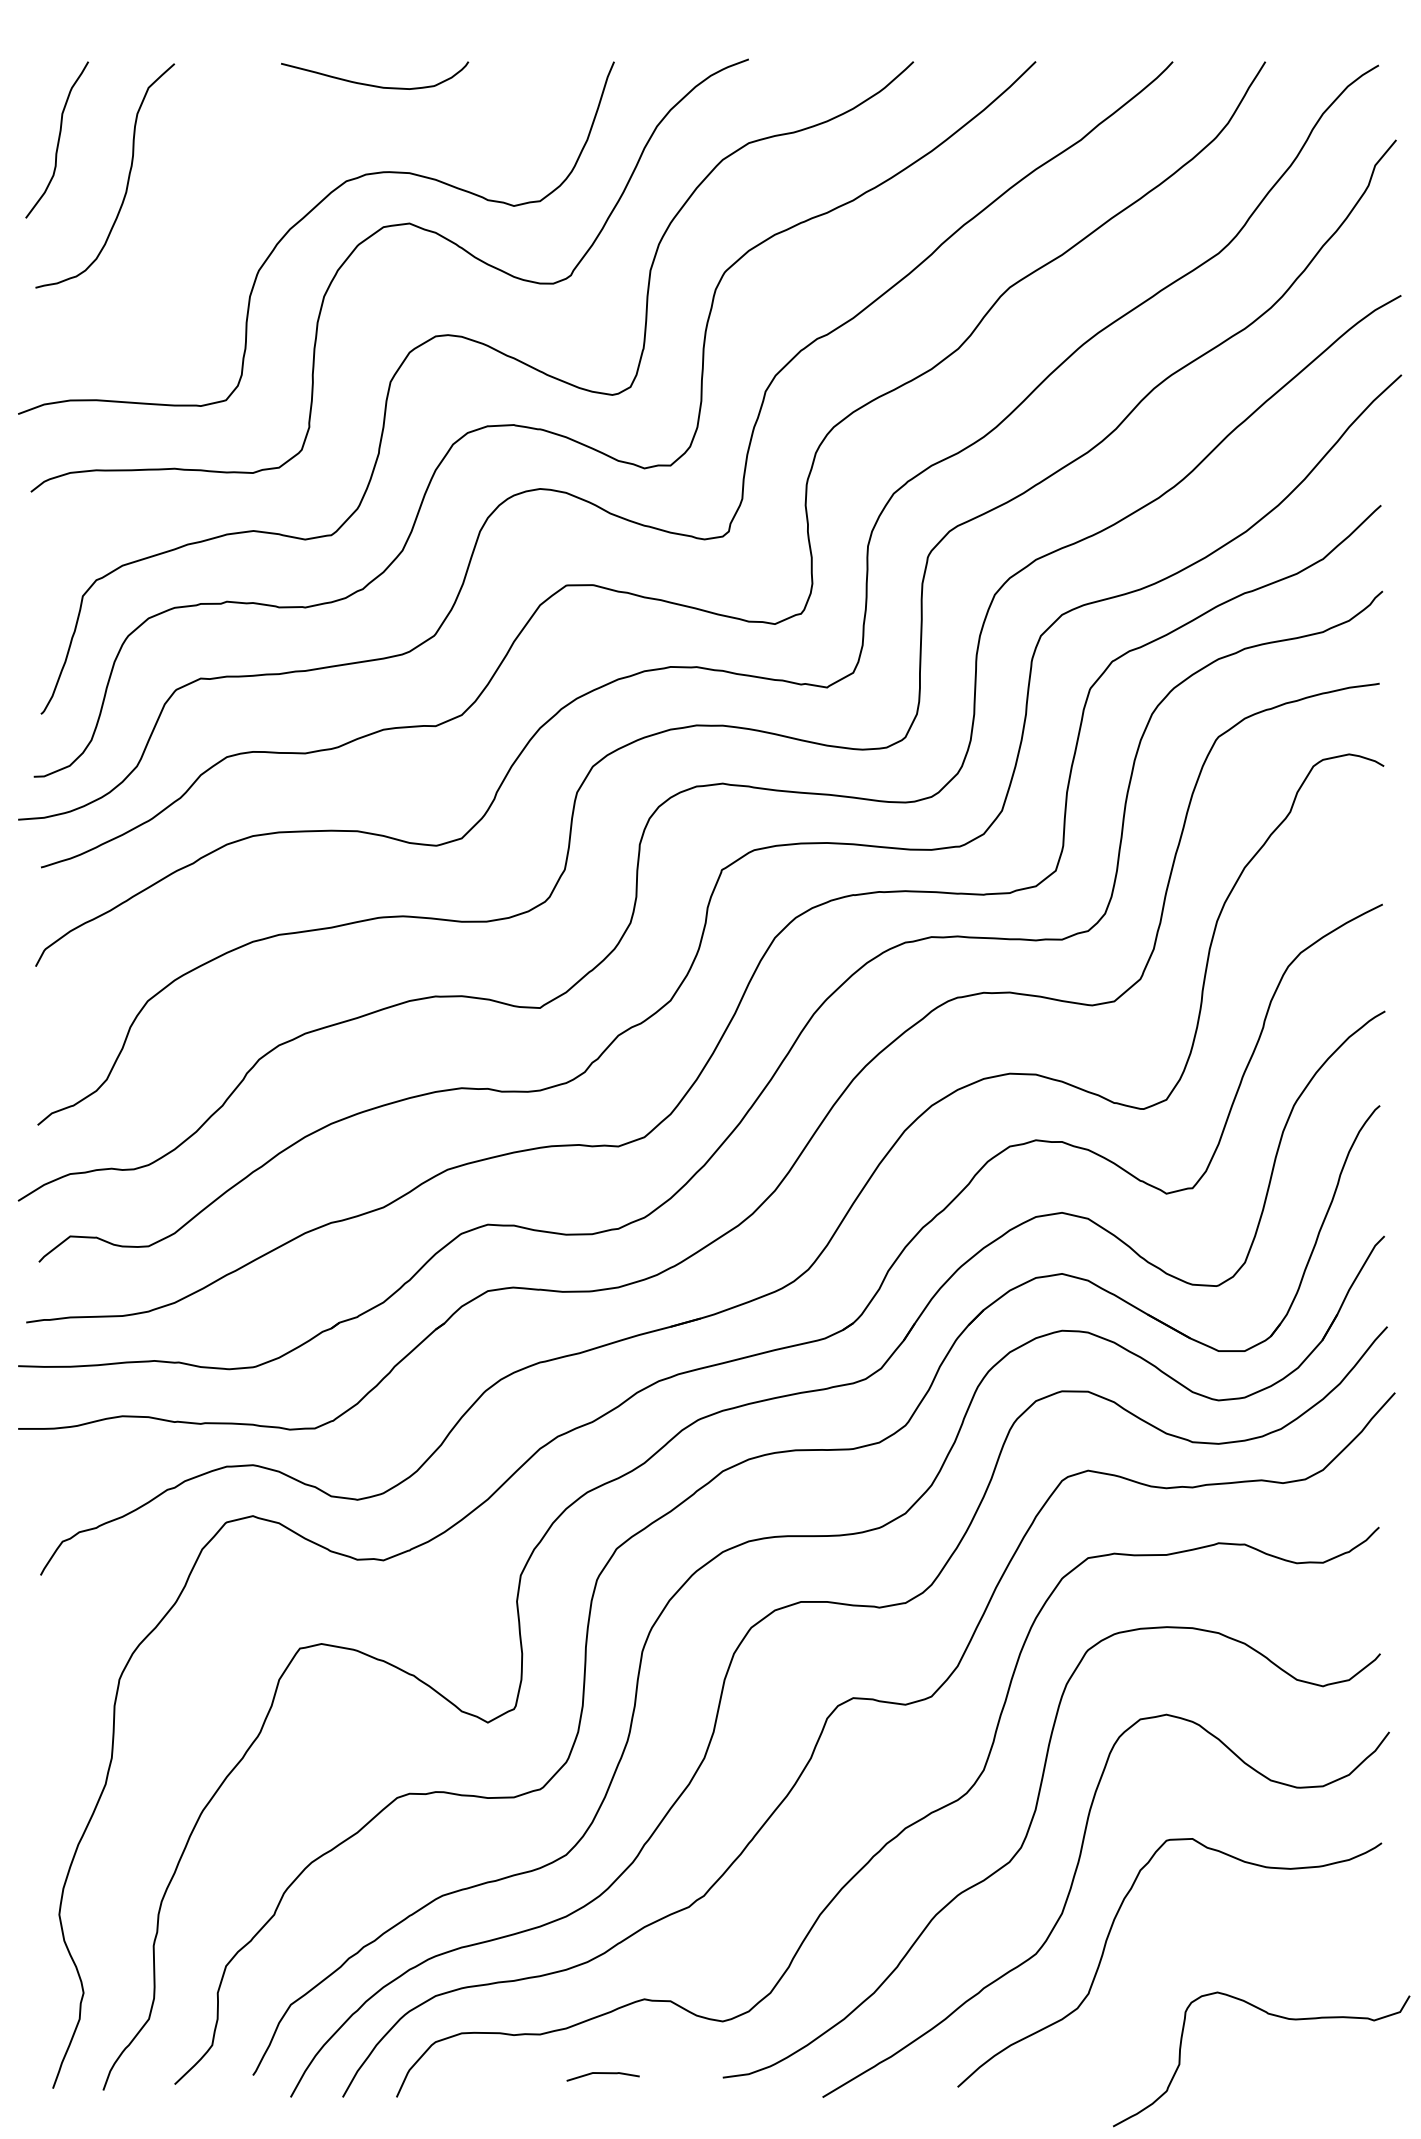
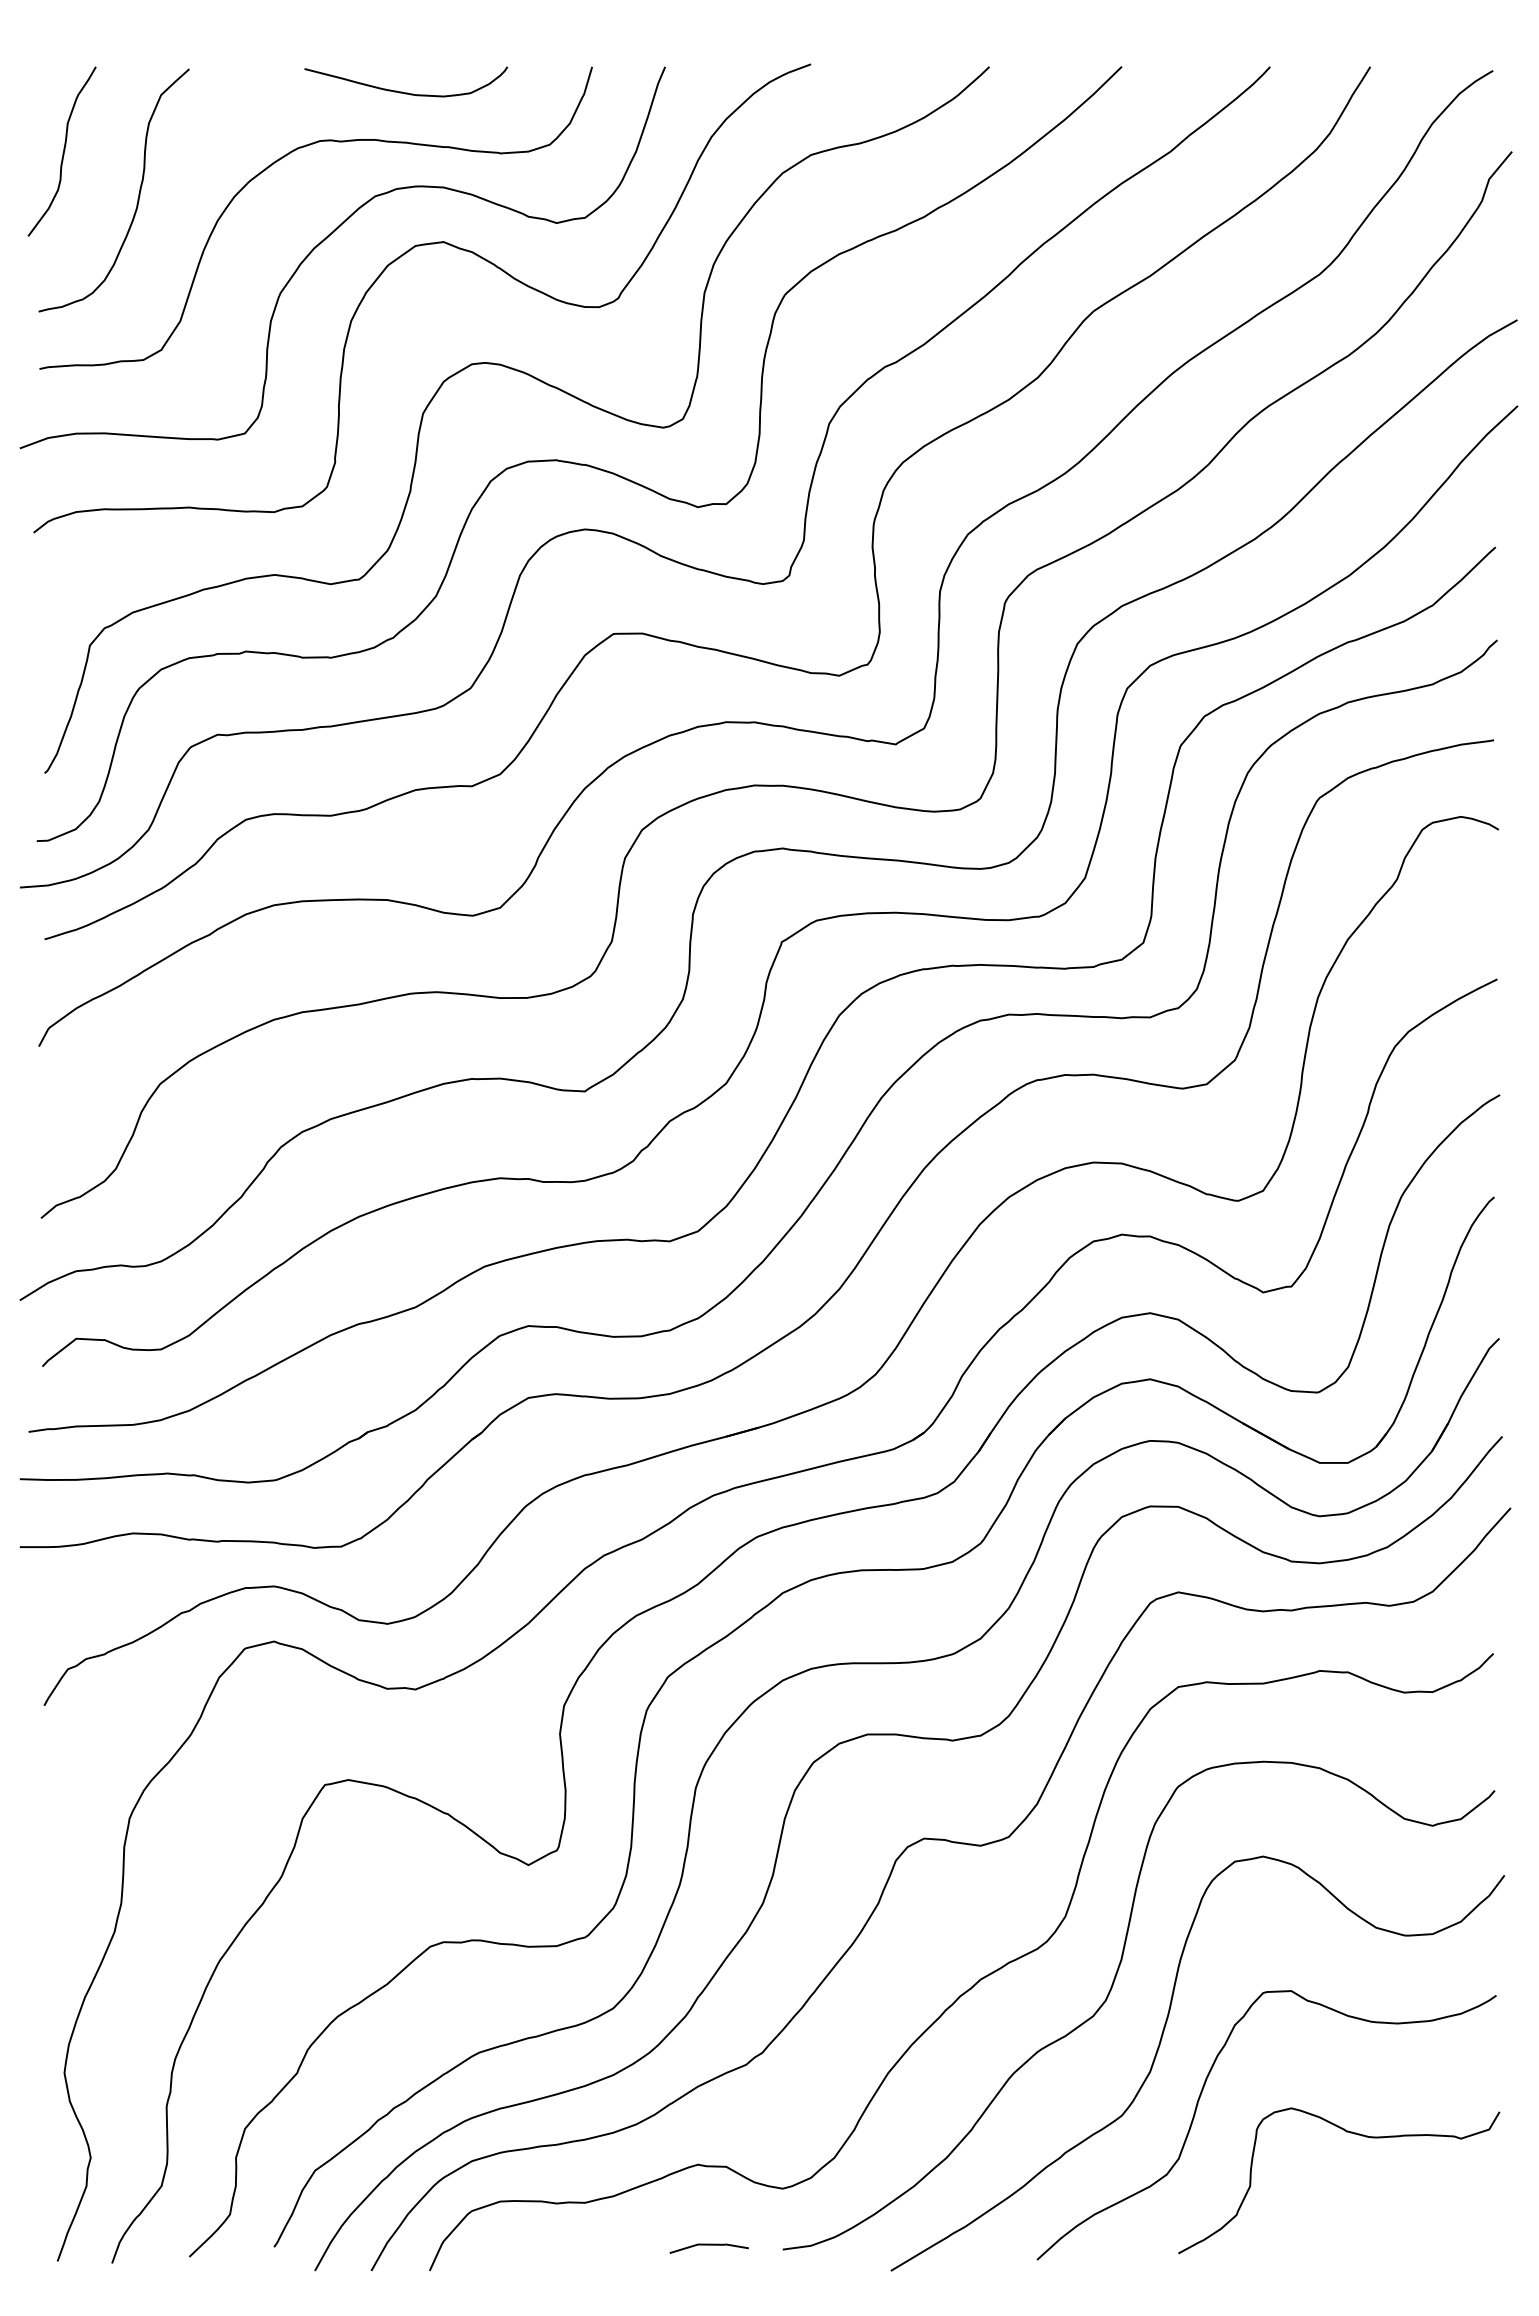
curve: (257, 149) -> (278, 161), added
curve: (1272, 2015) -> (1350, 2133), moved
line: (602, 2073) -> (708, 2245), moved

